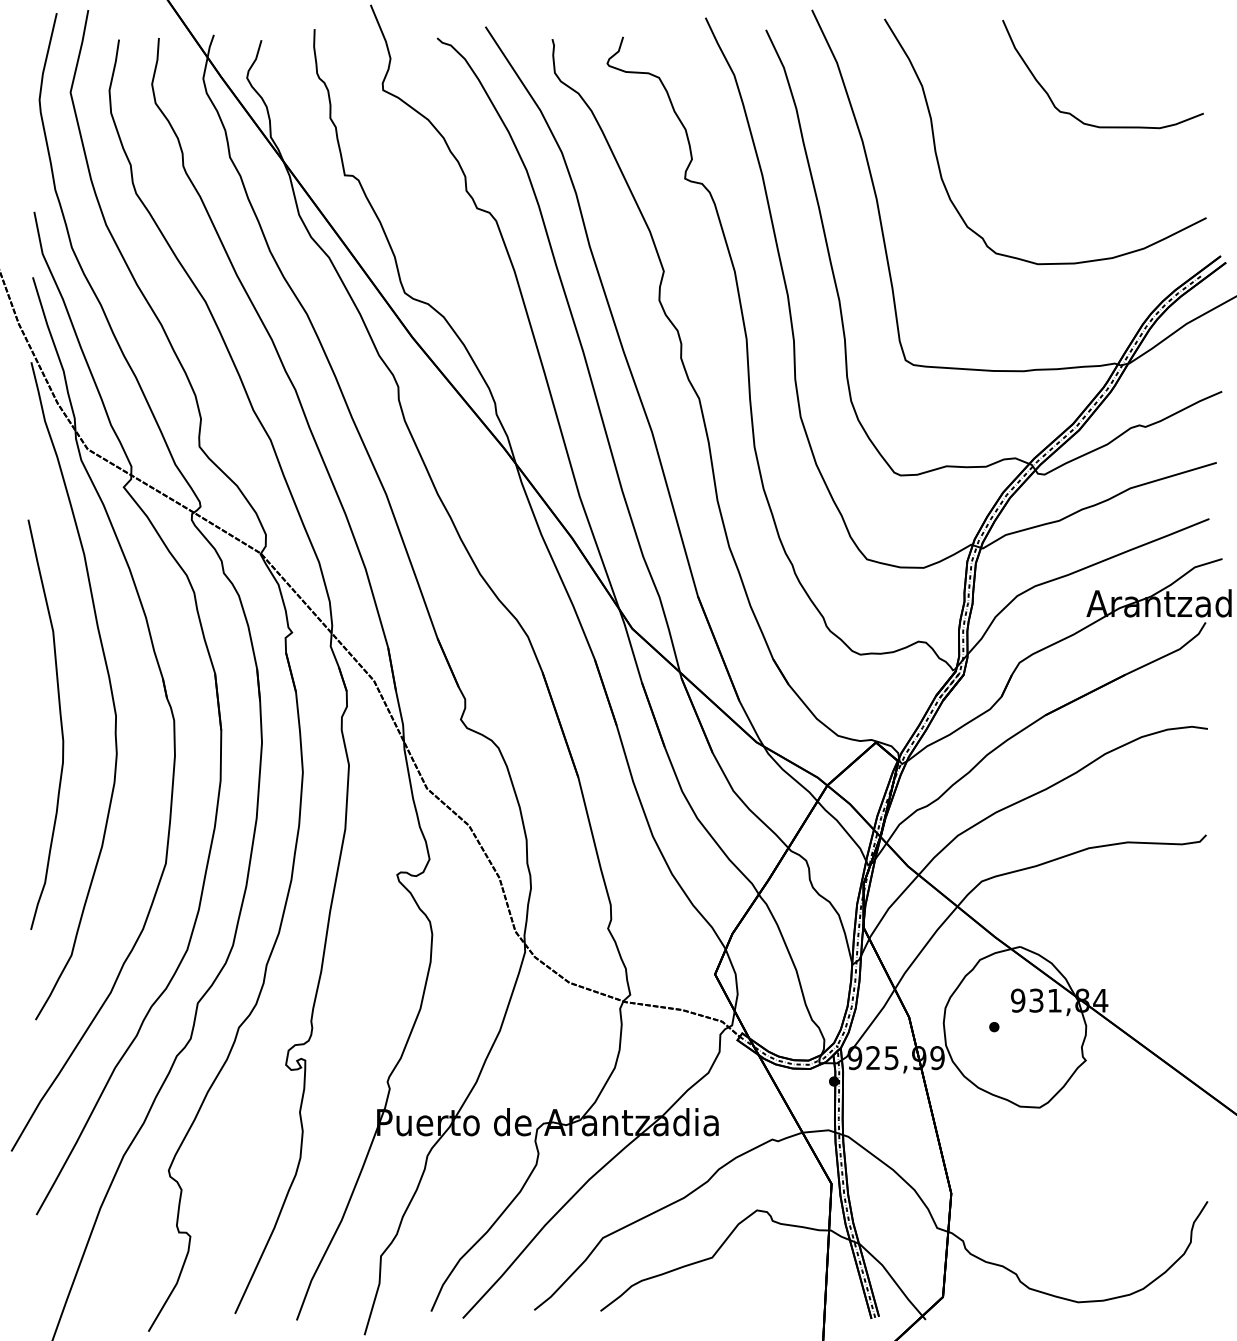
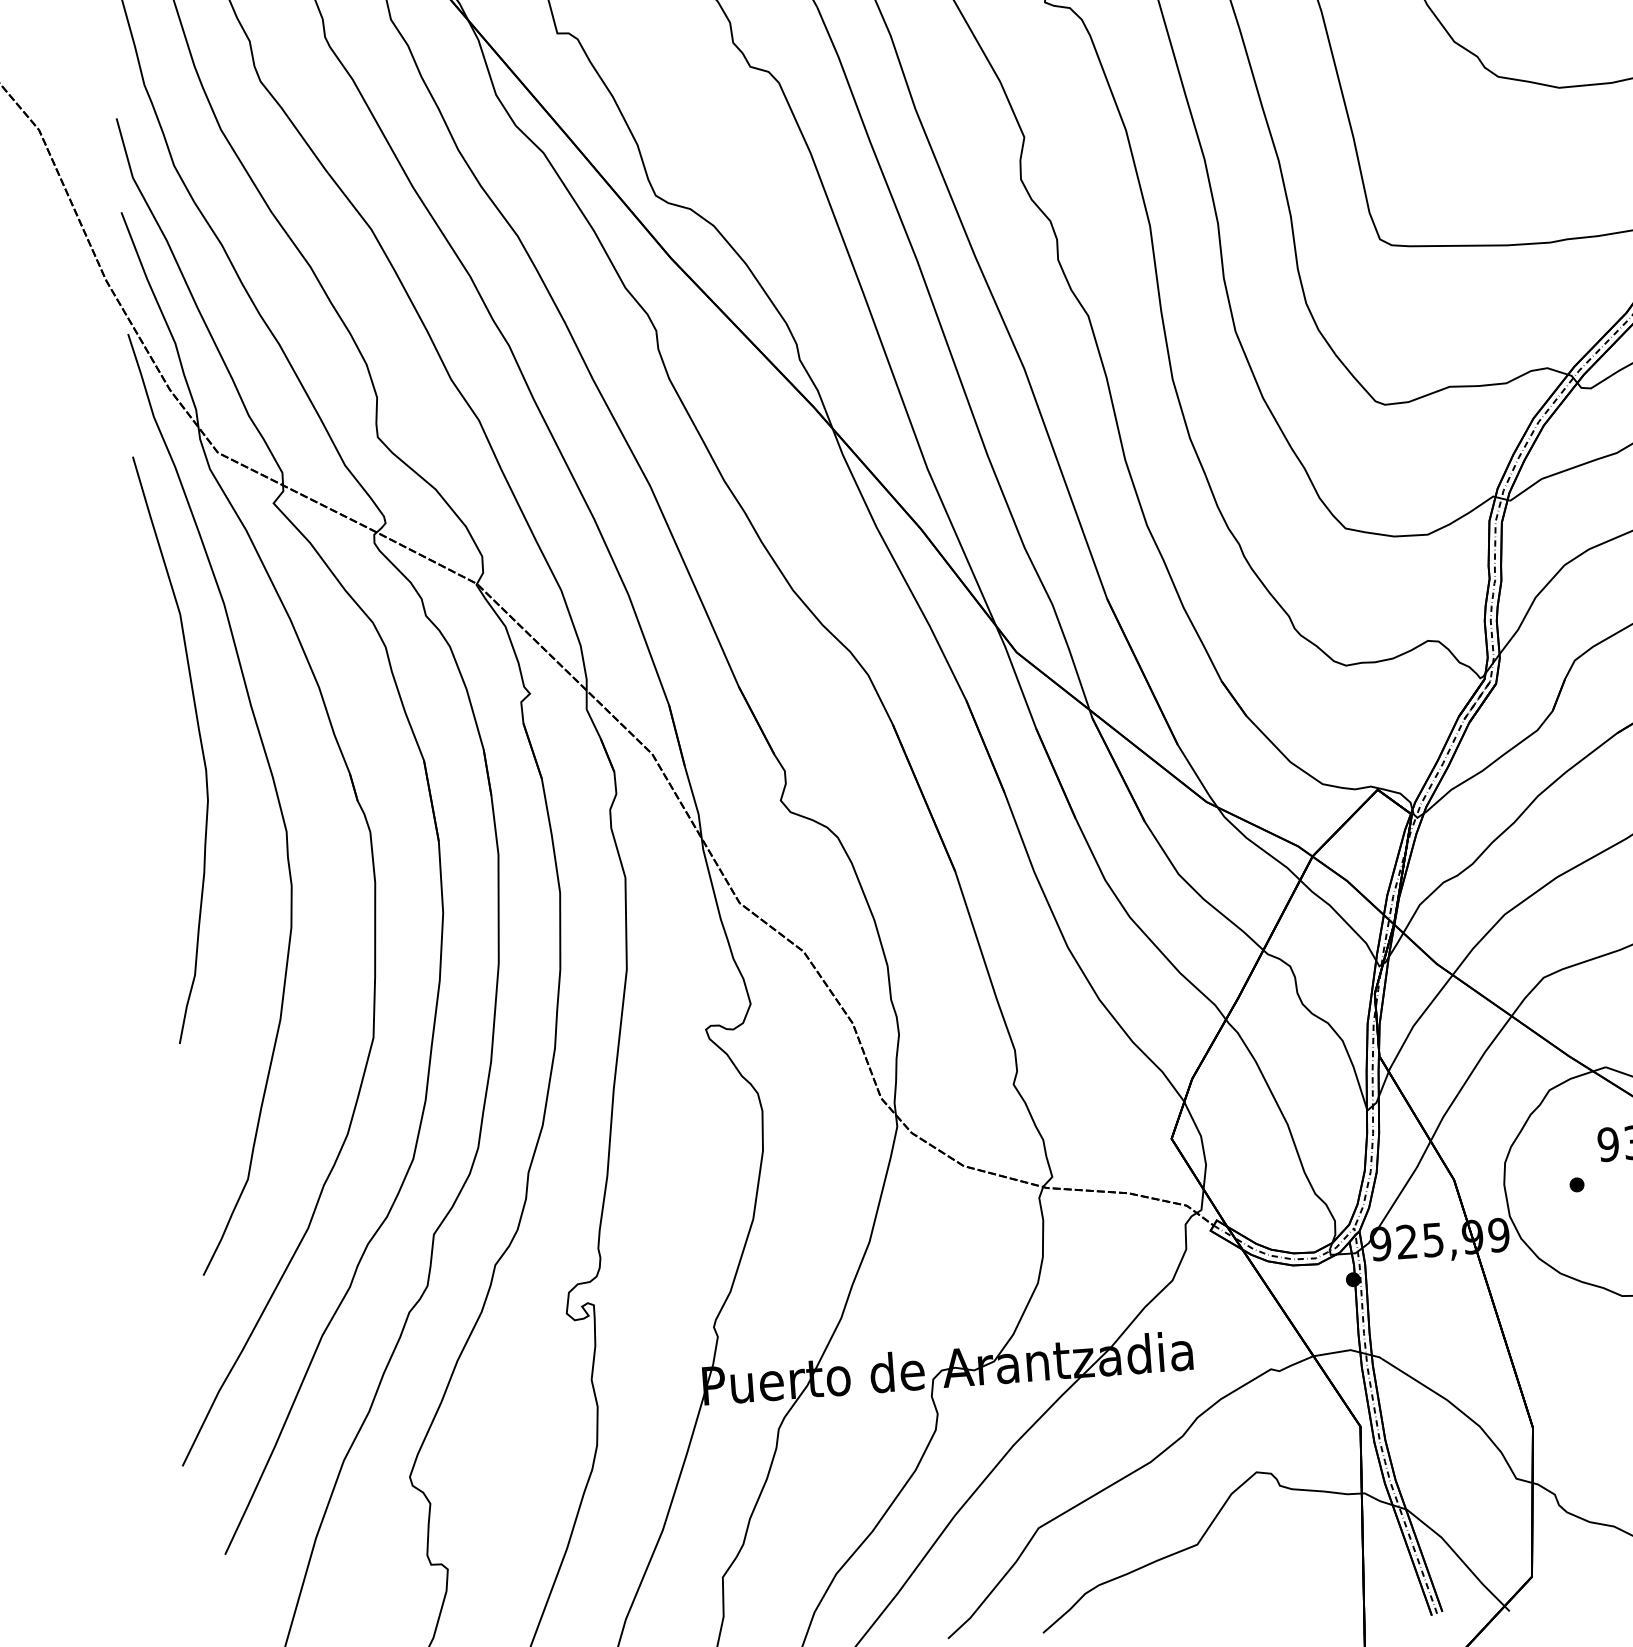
curve: (60, 724) -> (200, 746), moved

